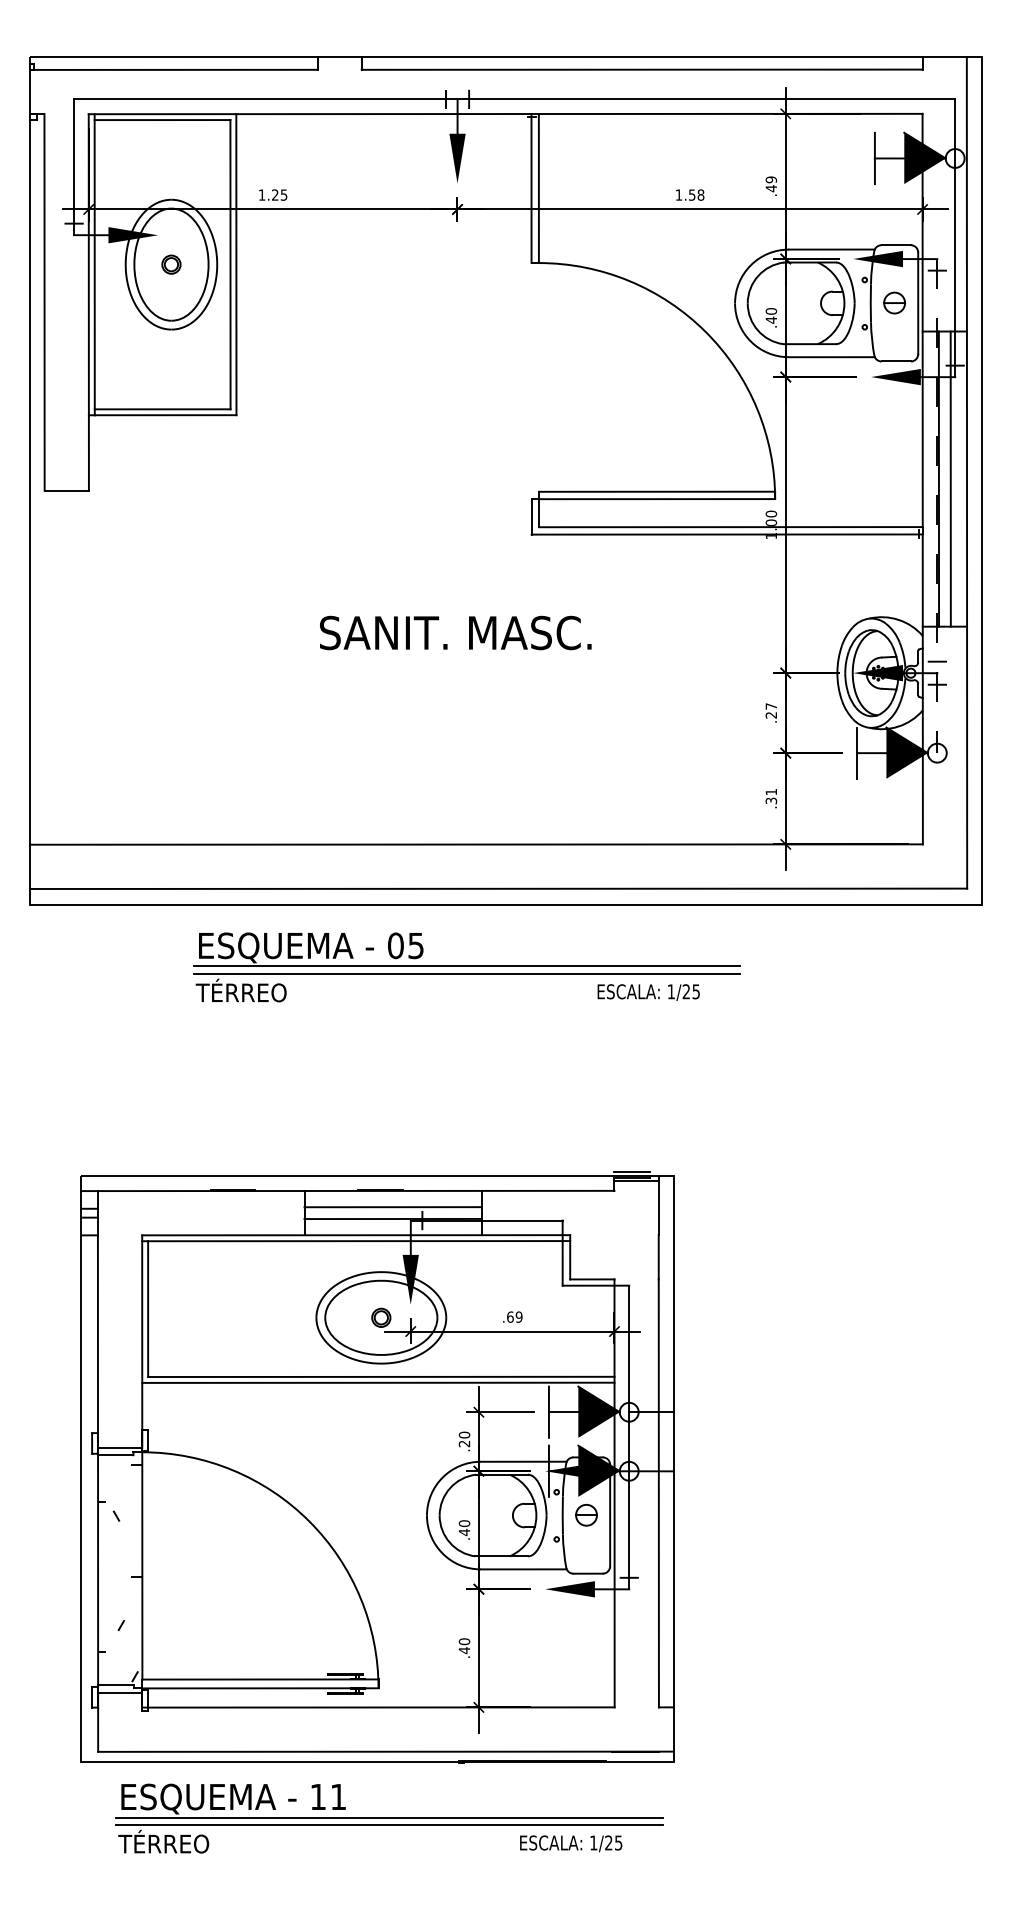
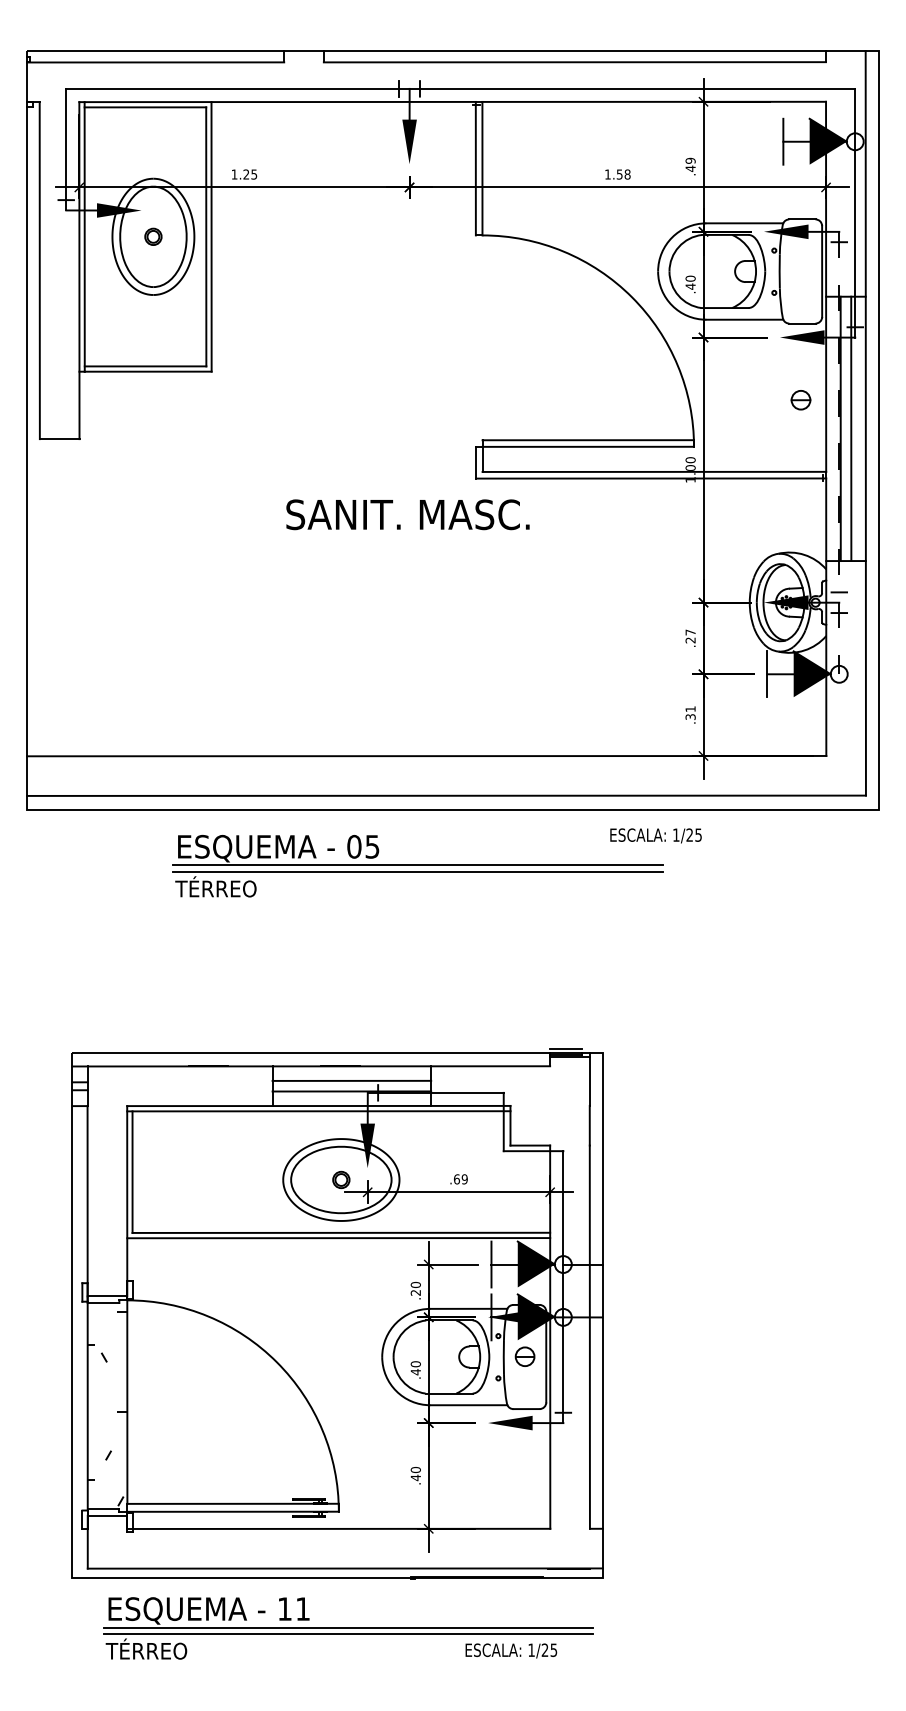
part: (894, 302) -> (800, 399), moved
text: (455, 632) -> (407, 514), moved
text: (648, 992) -> (655, 835), moved

